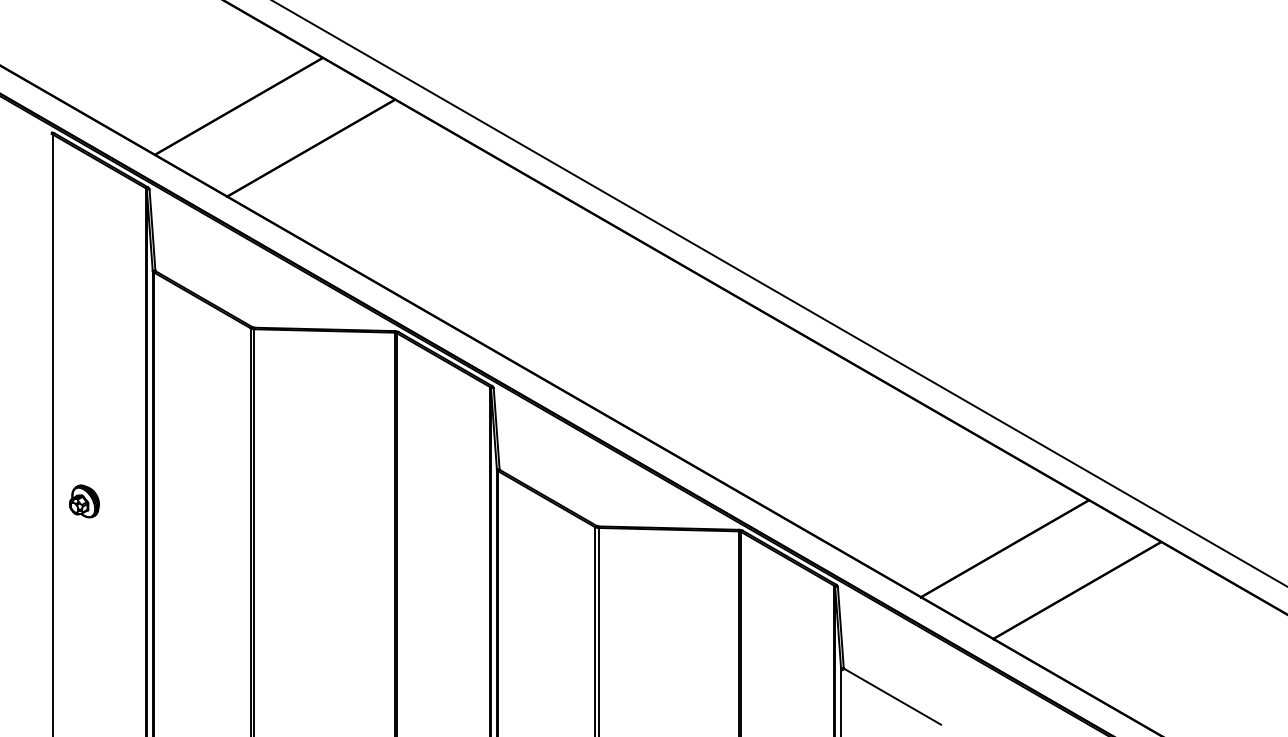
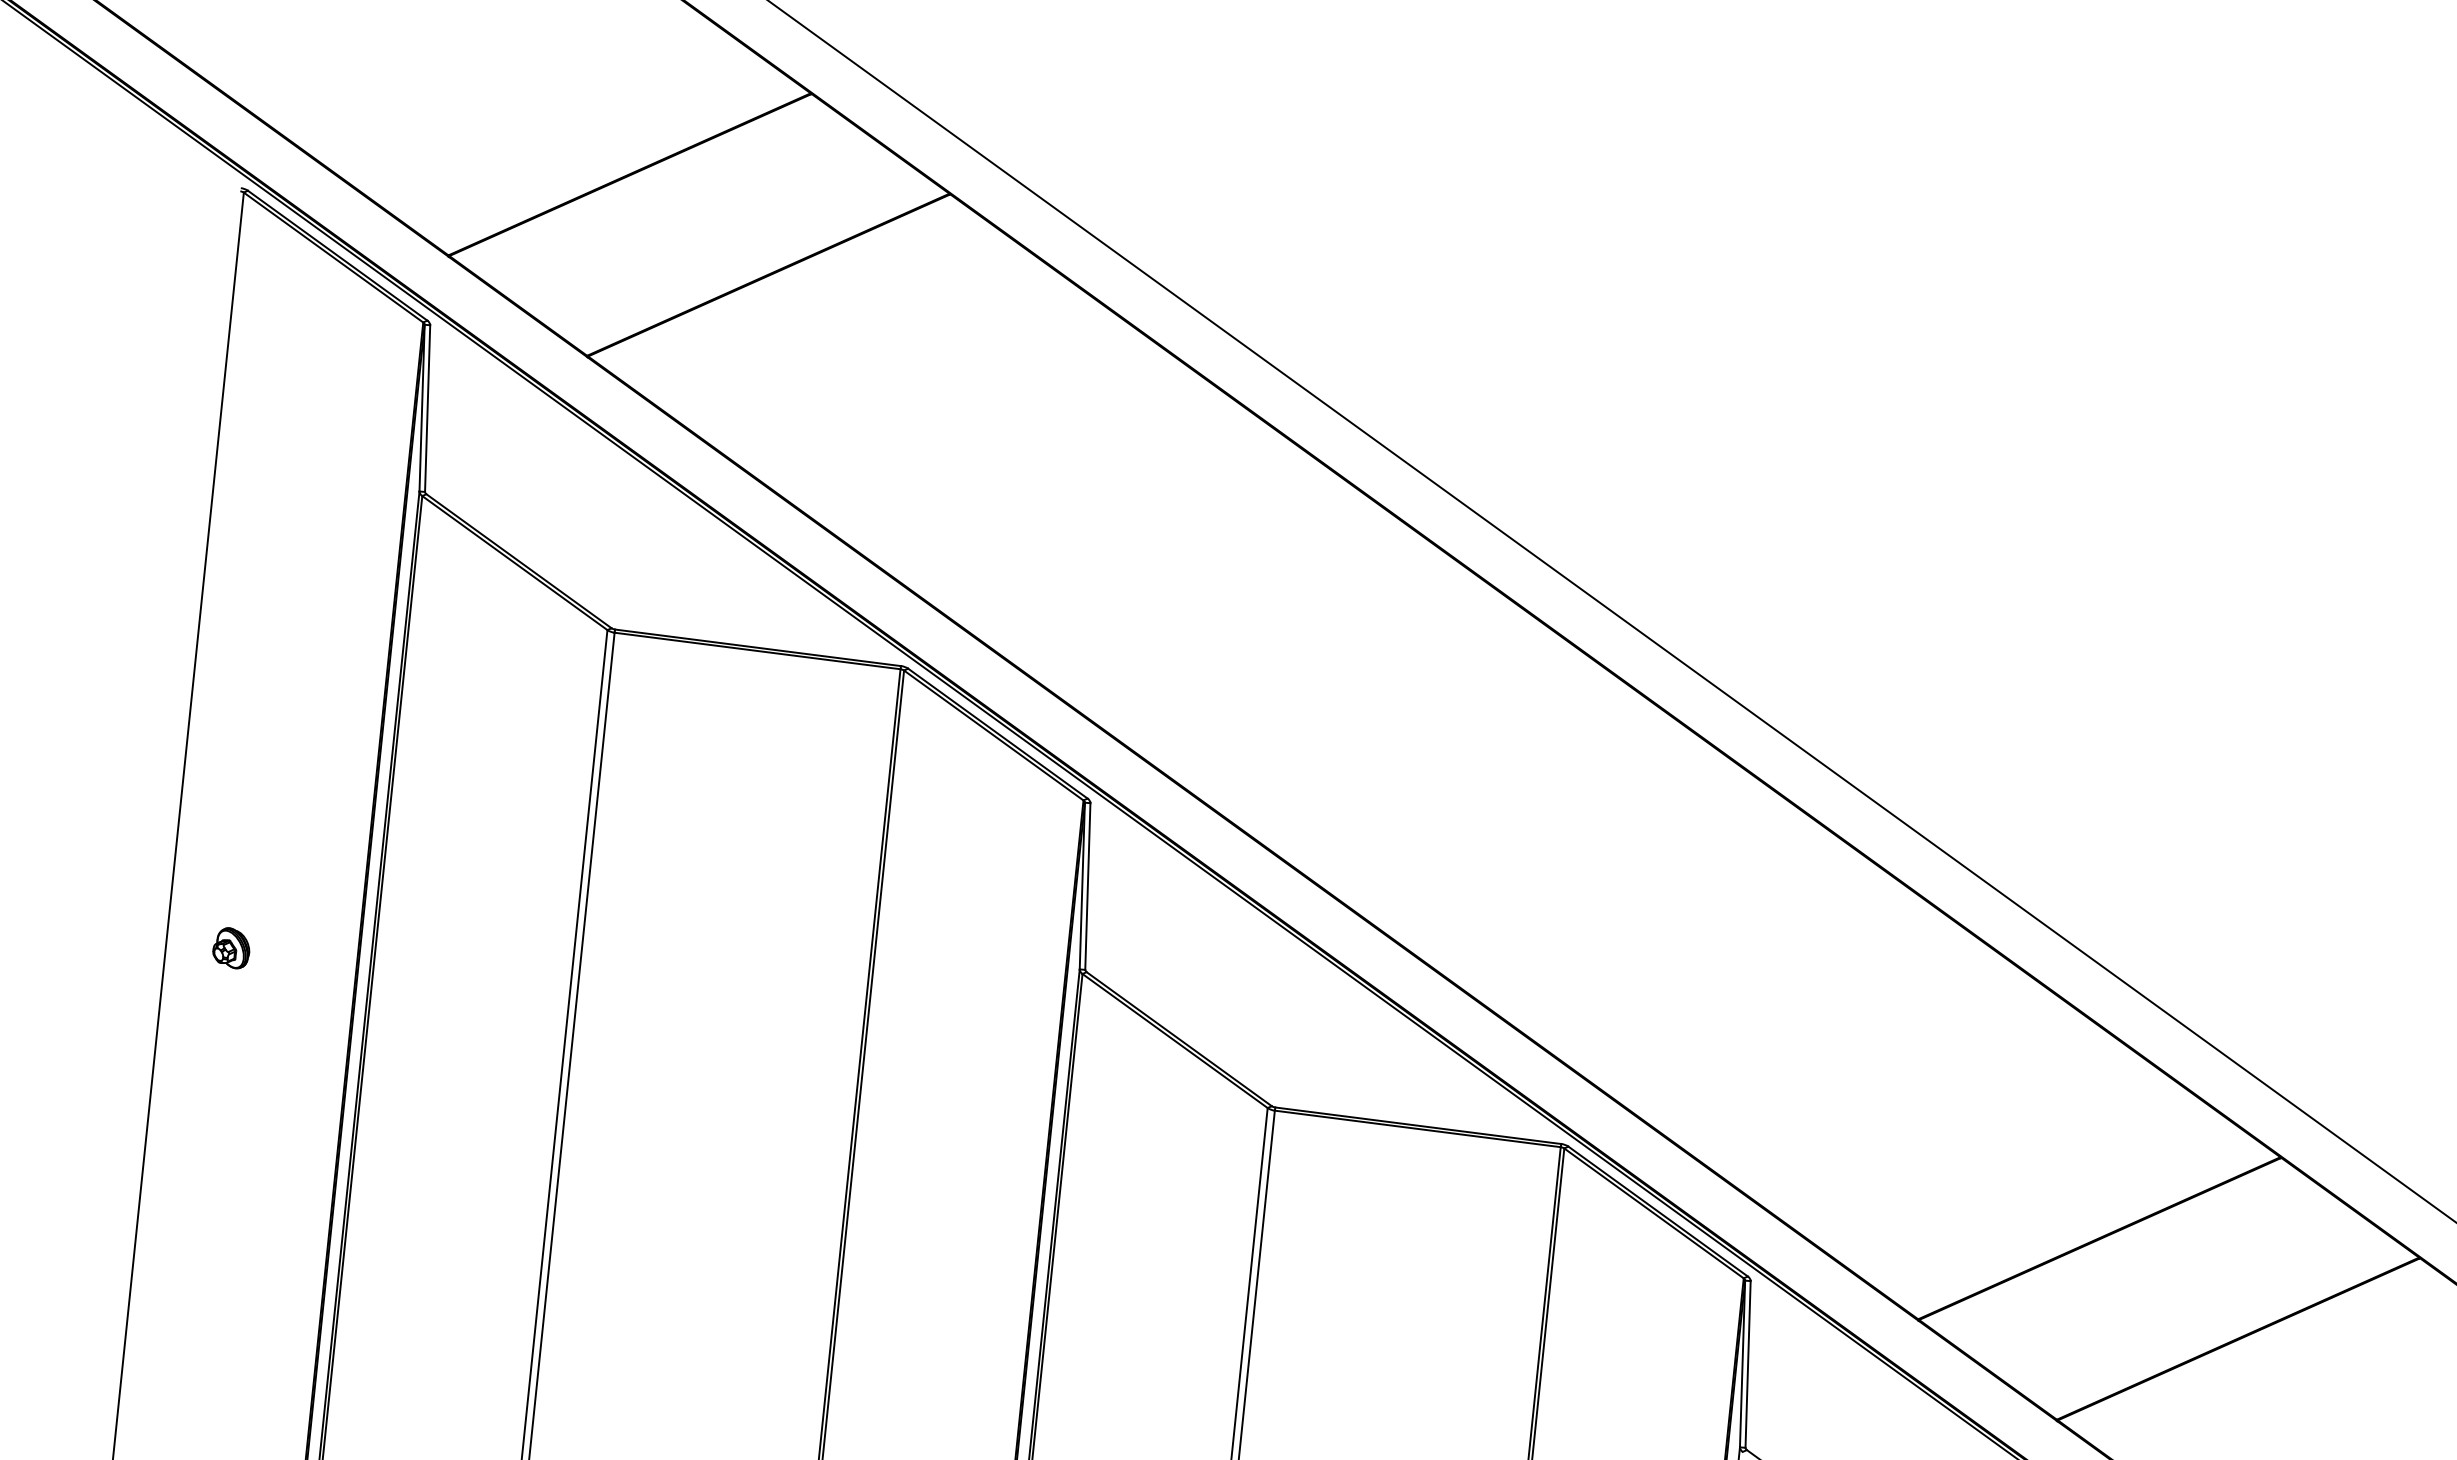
part: (84, 501) -> (231, 948), size x0.6

